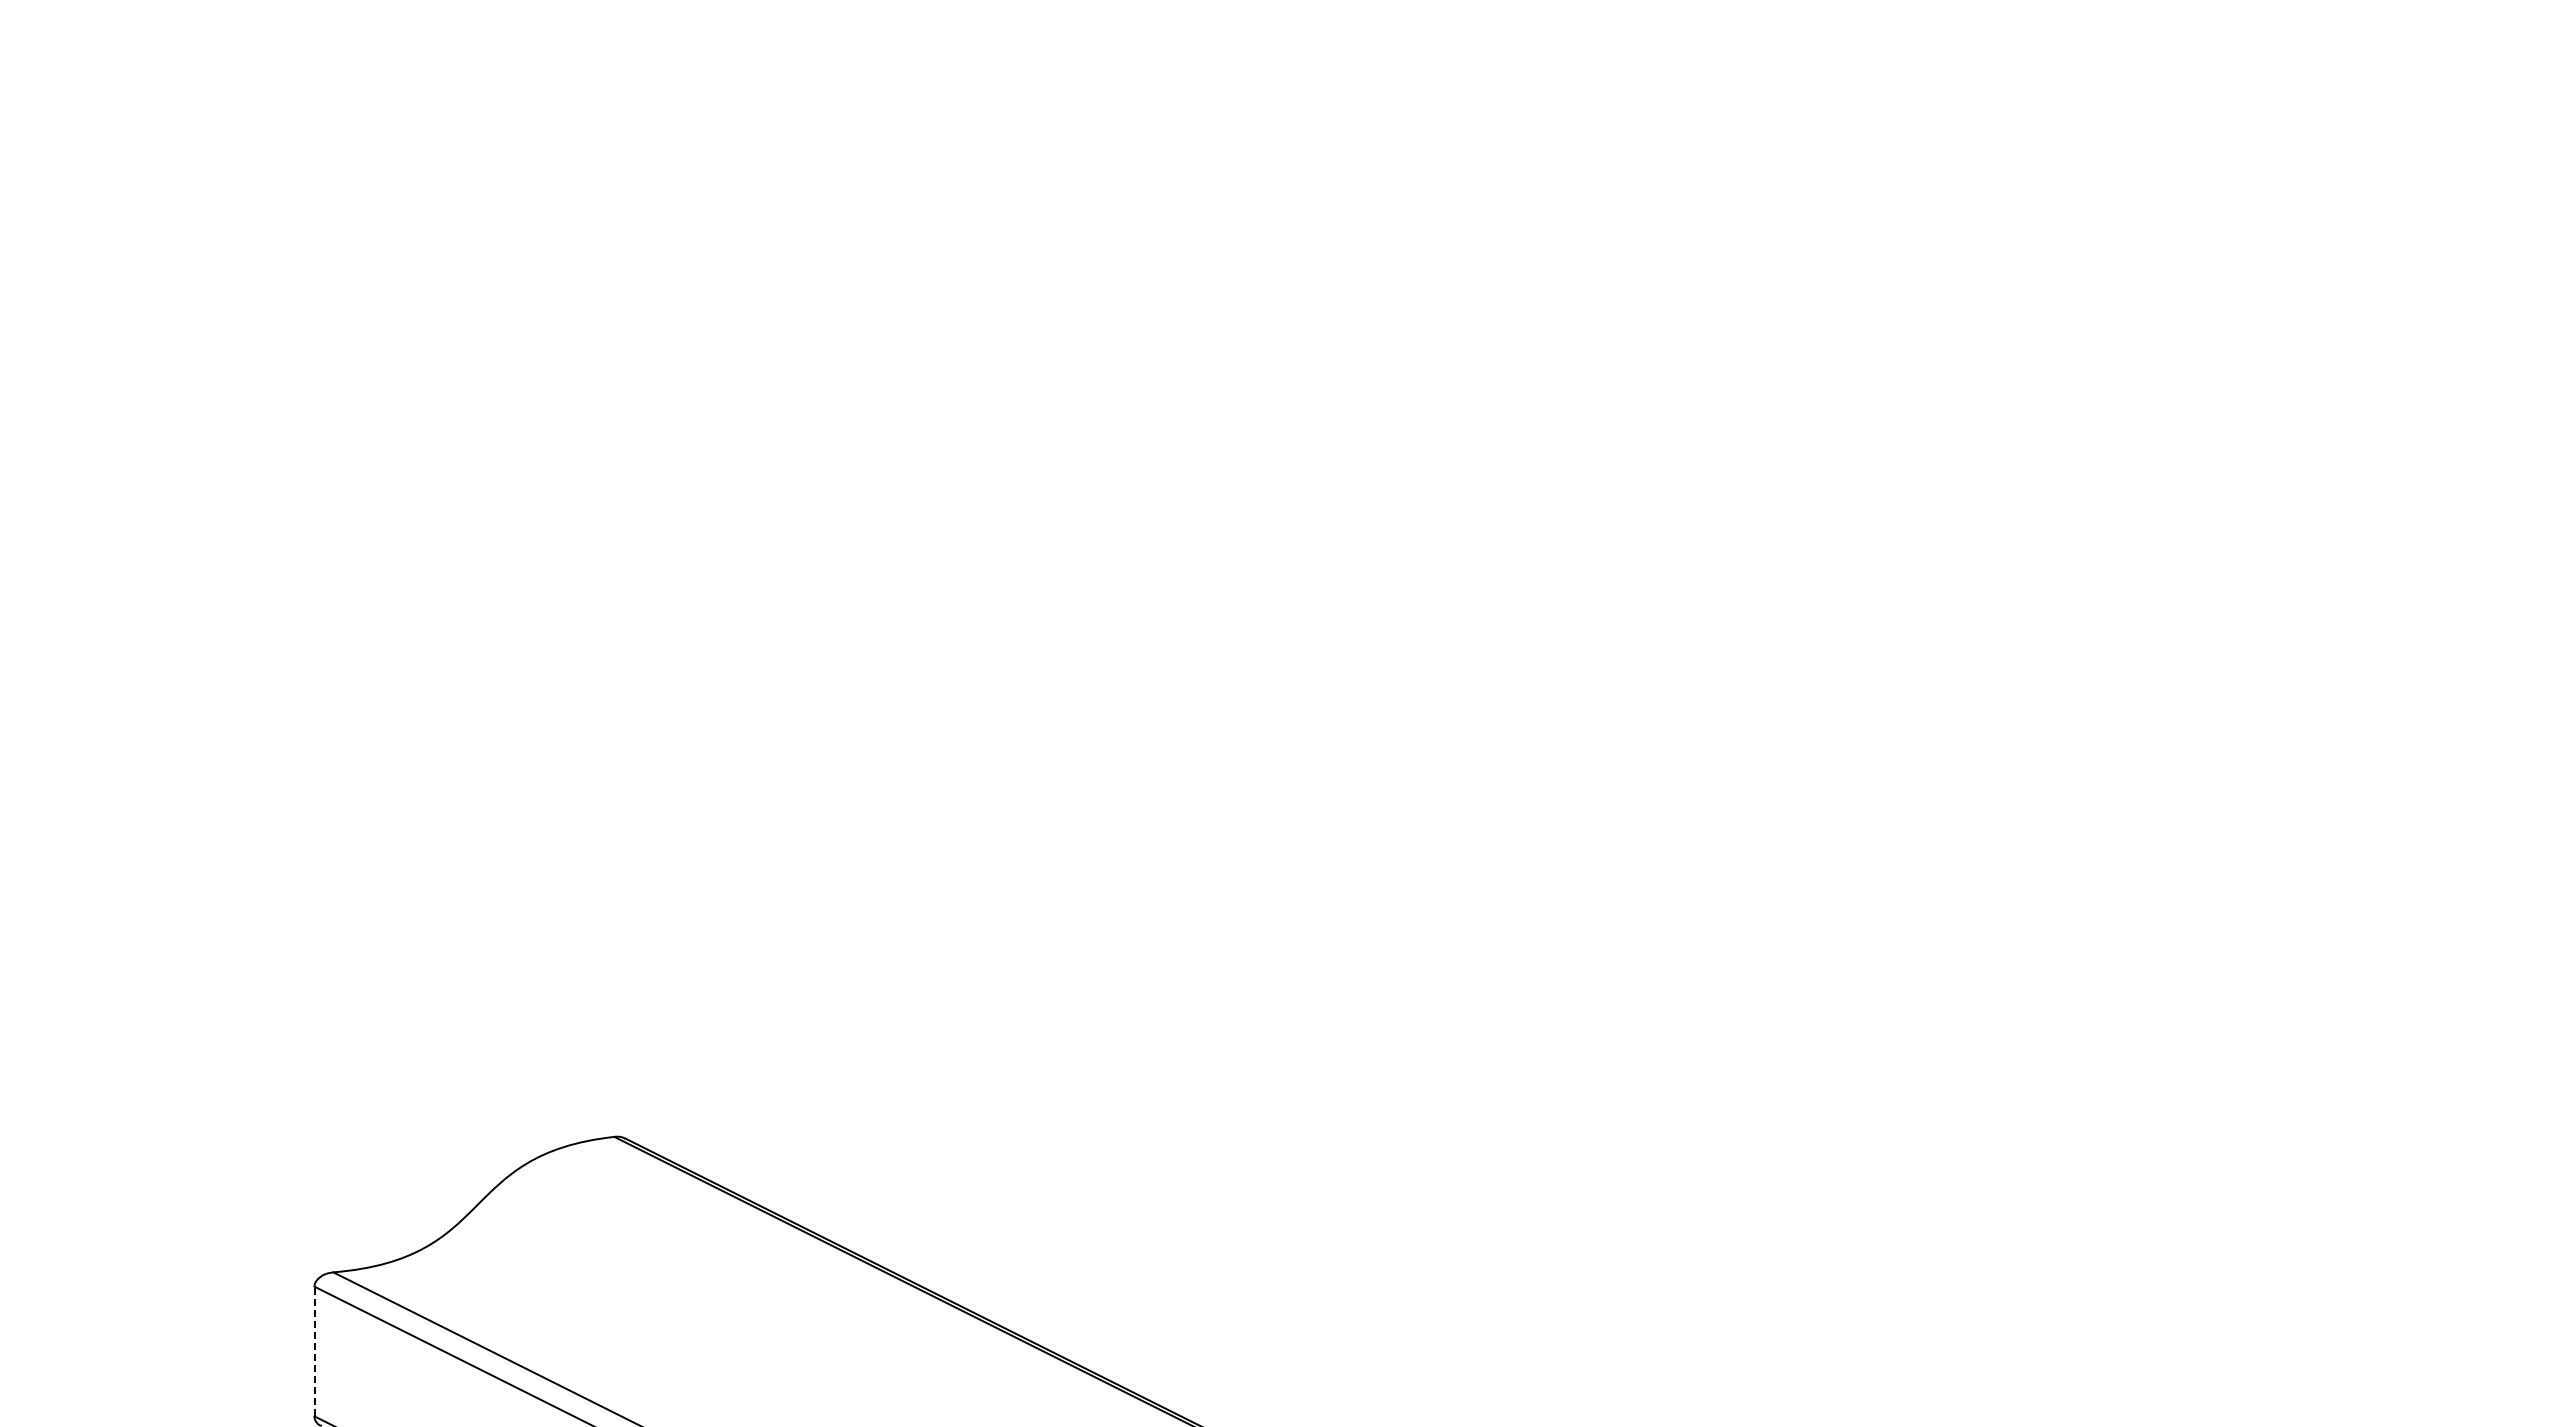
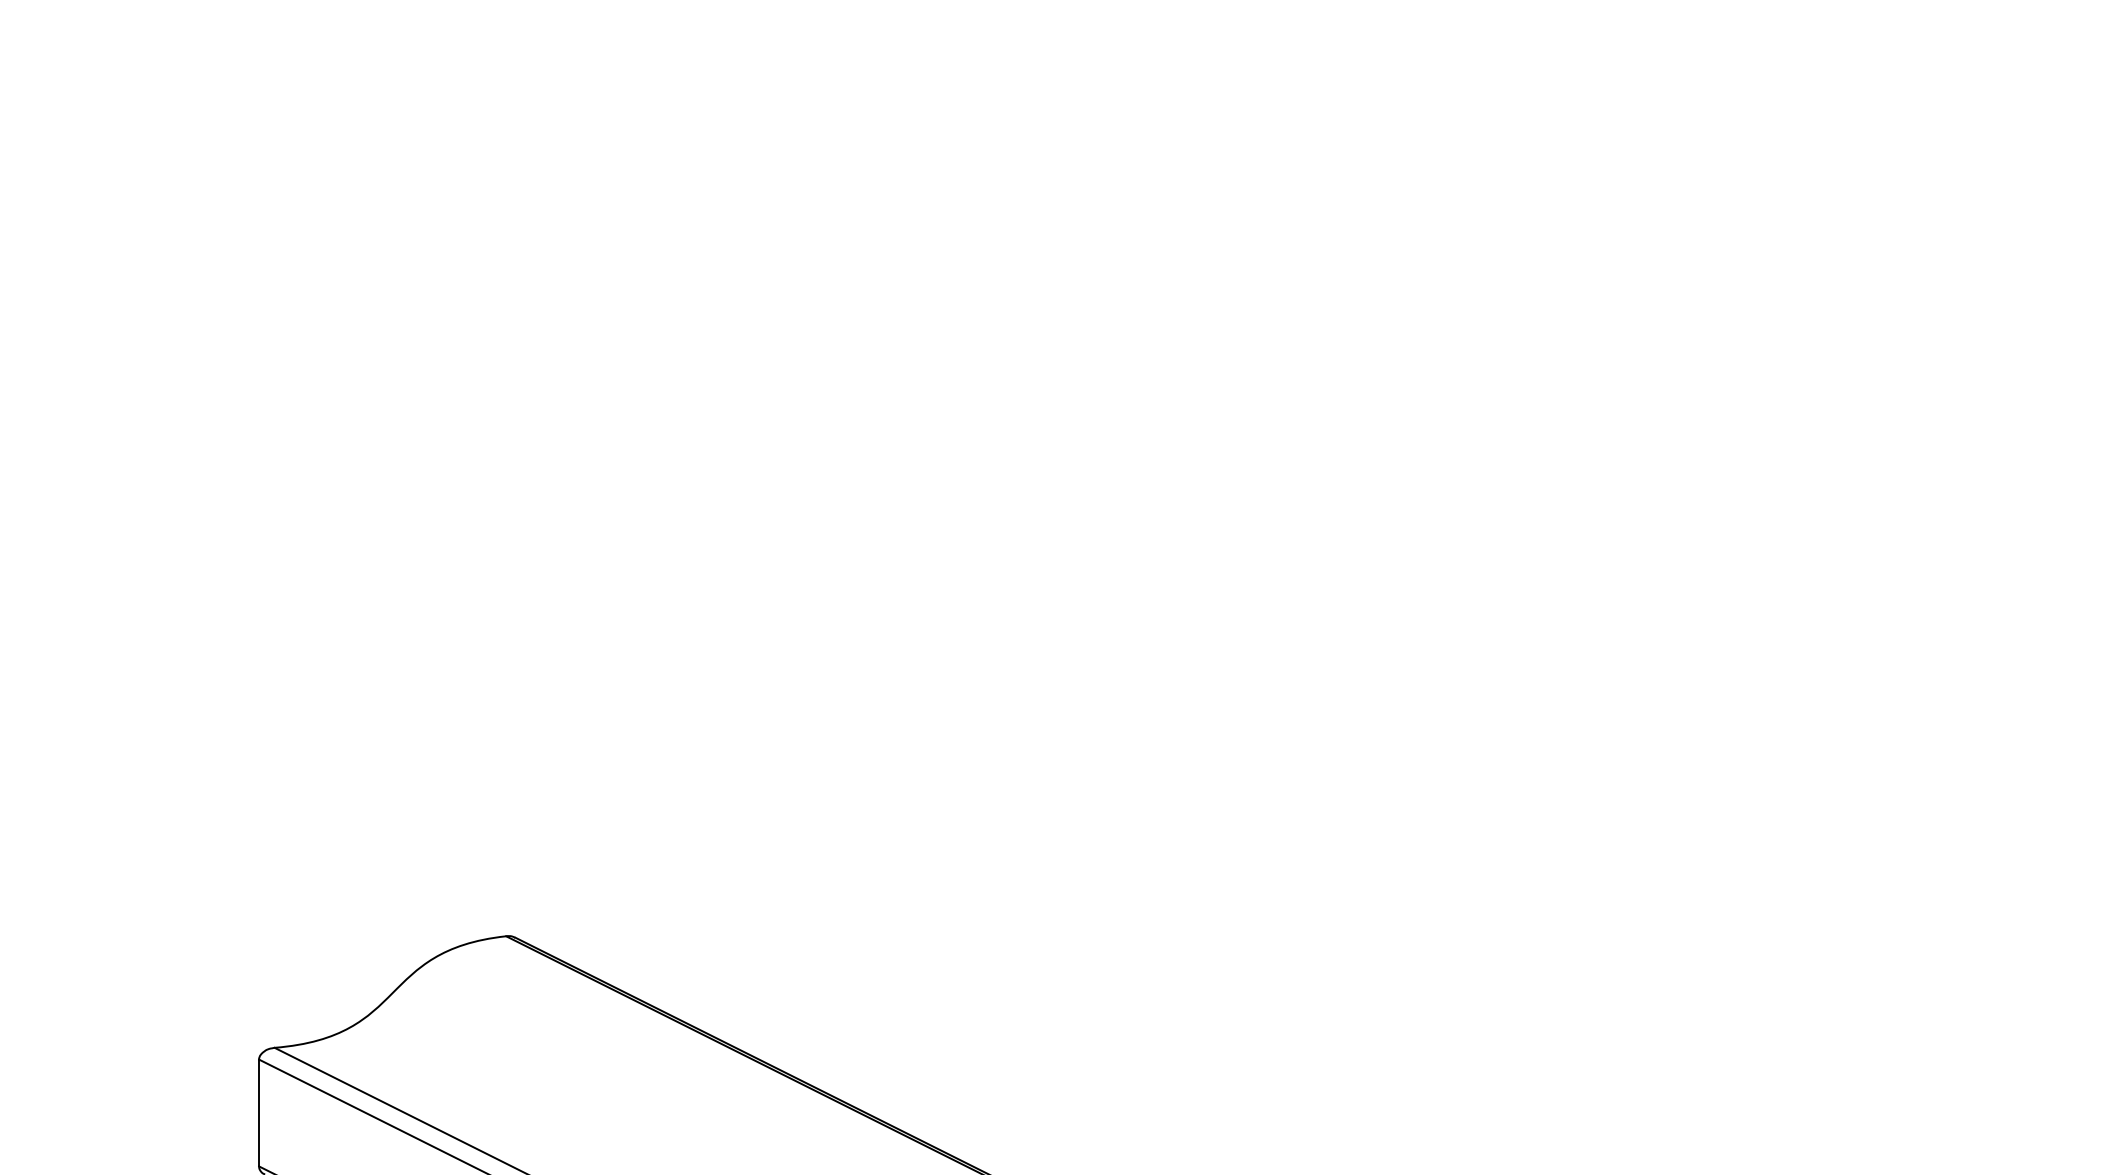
line: (314, 1351) -> (259, 1113), dashed -> solid

